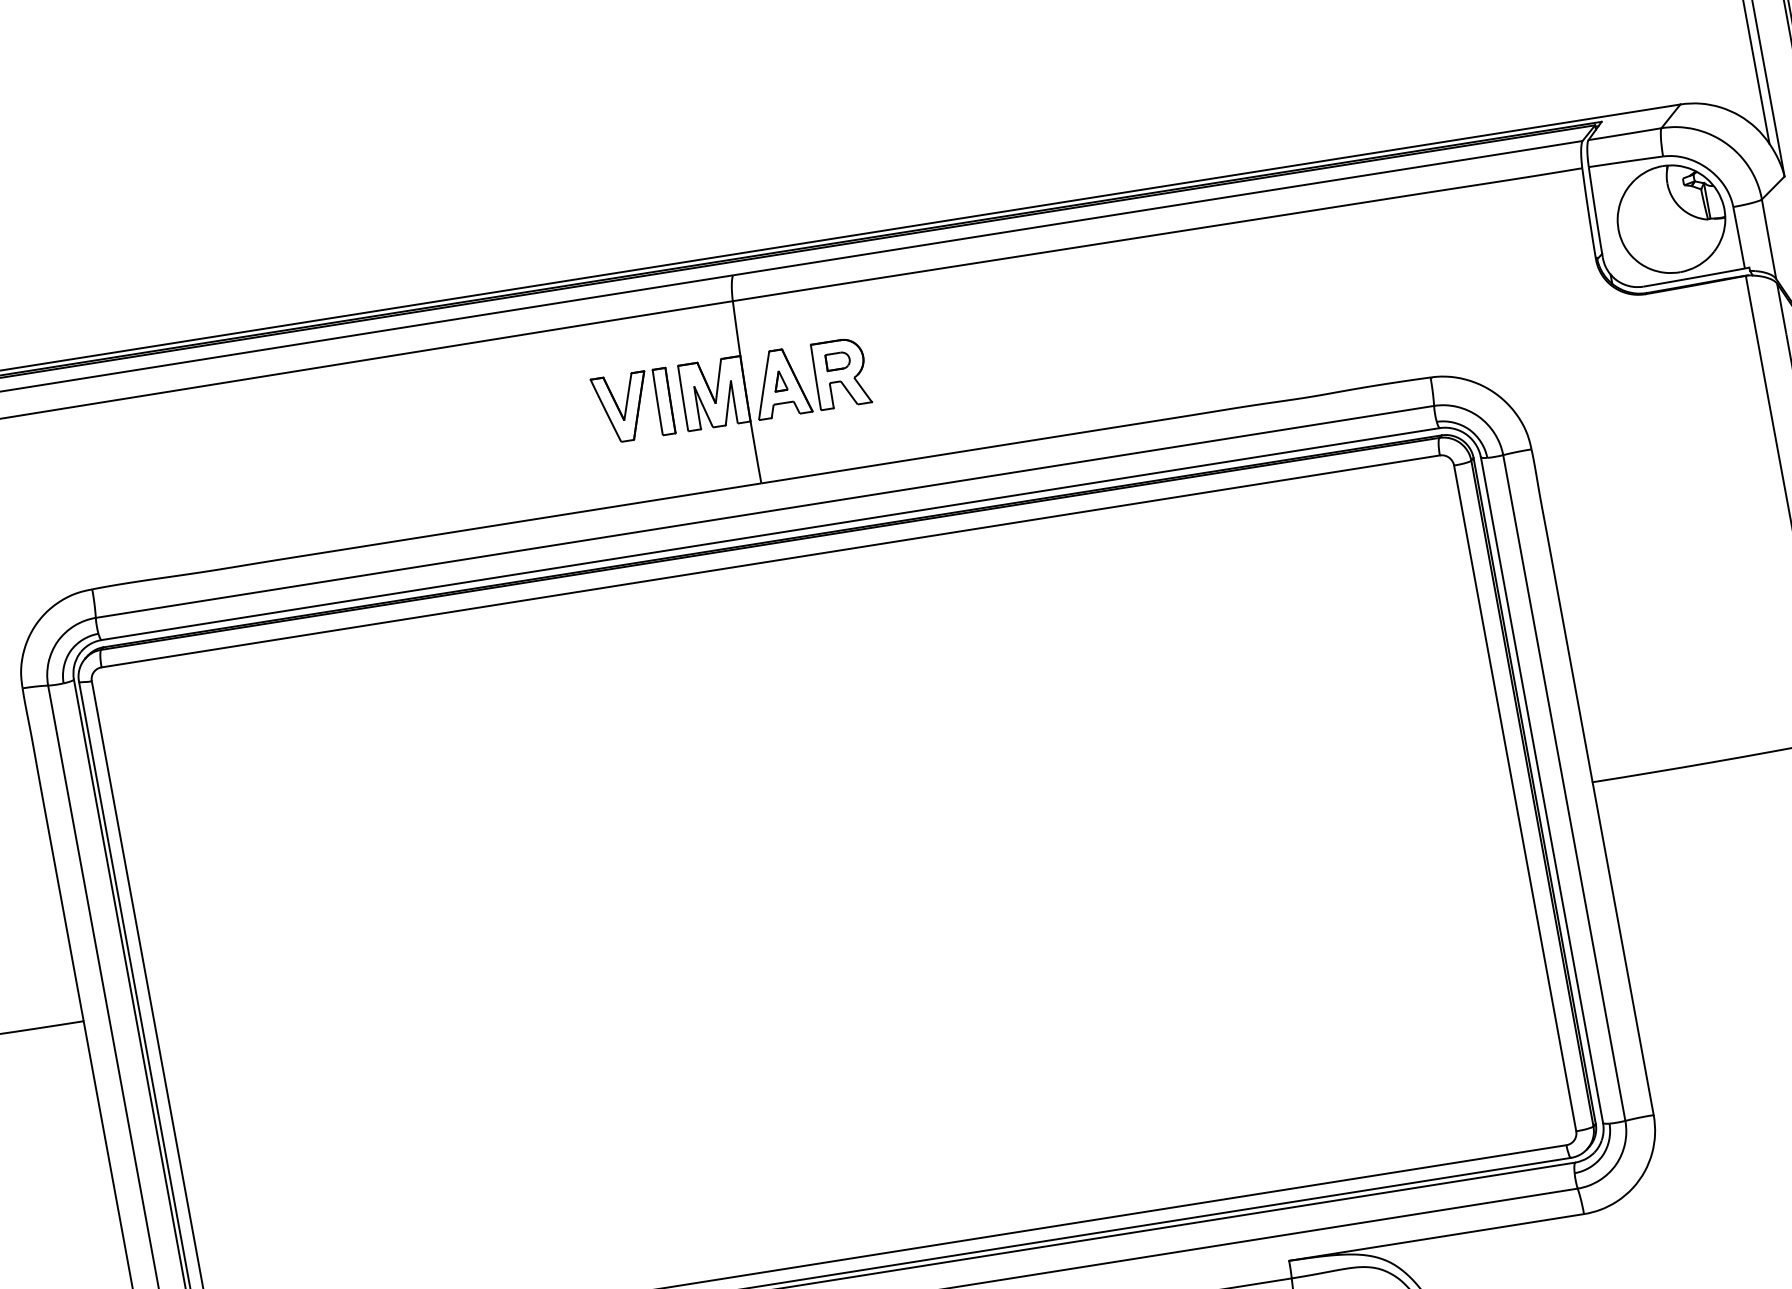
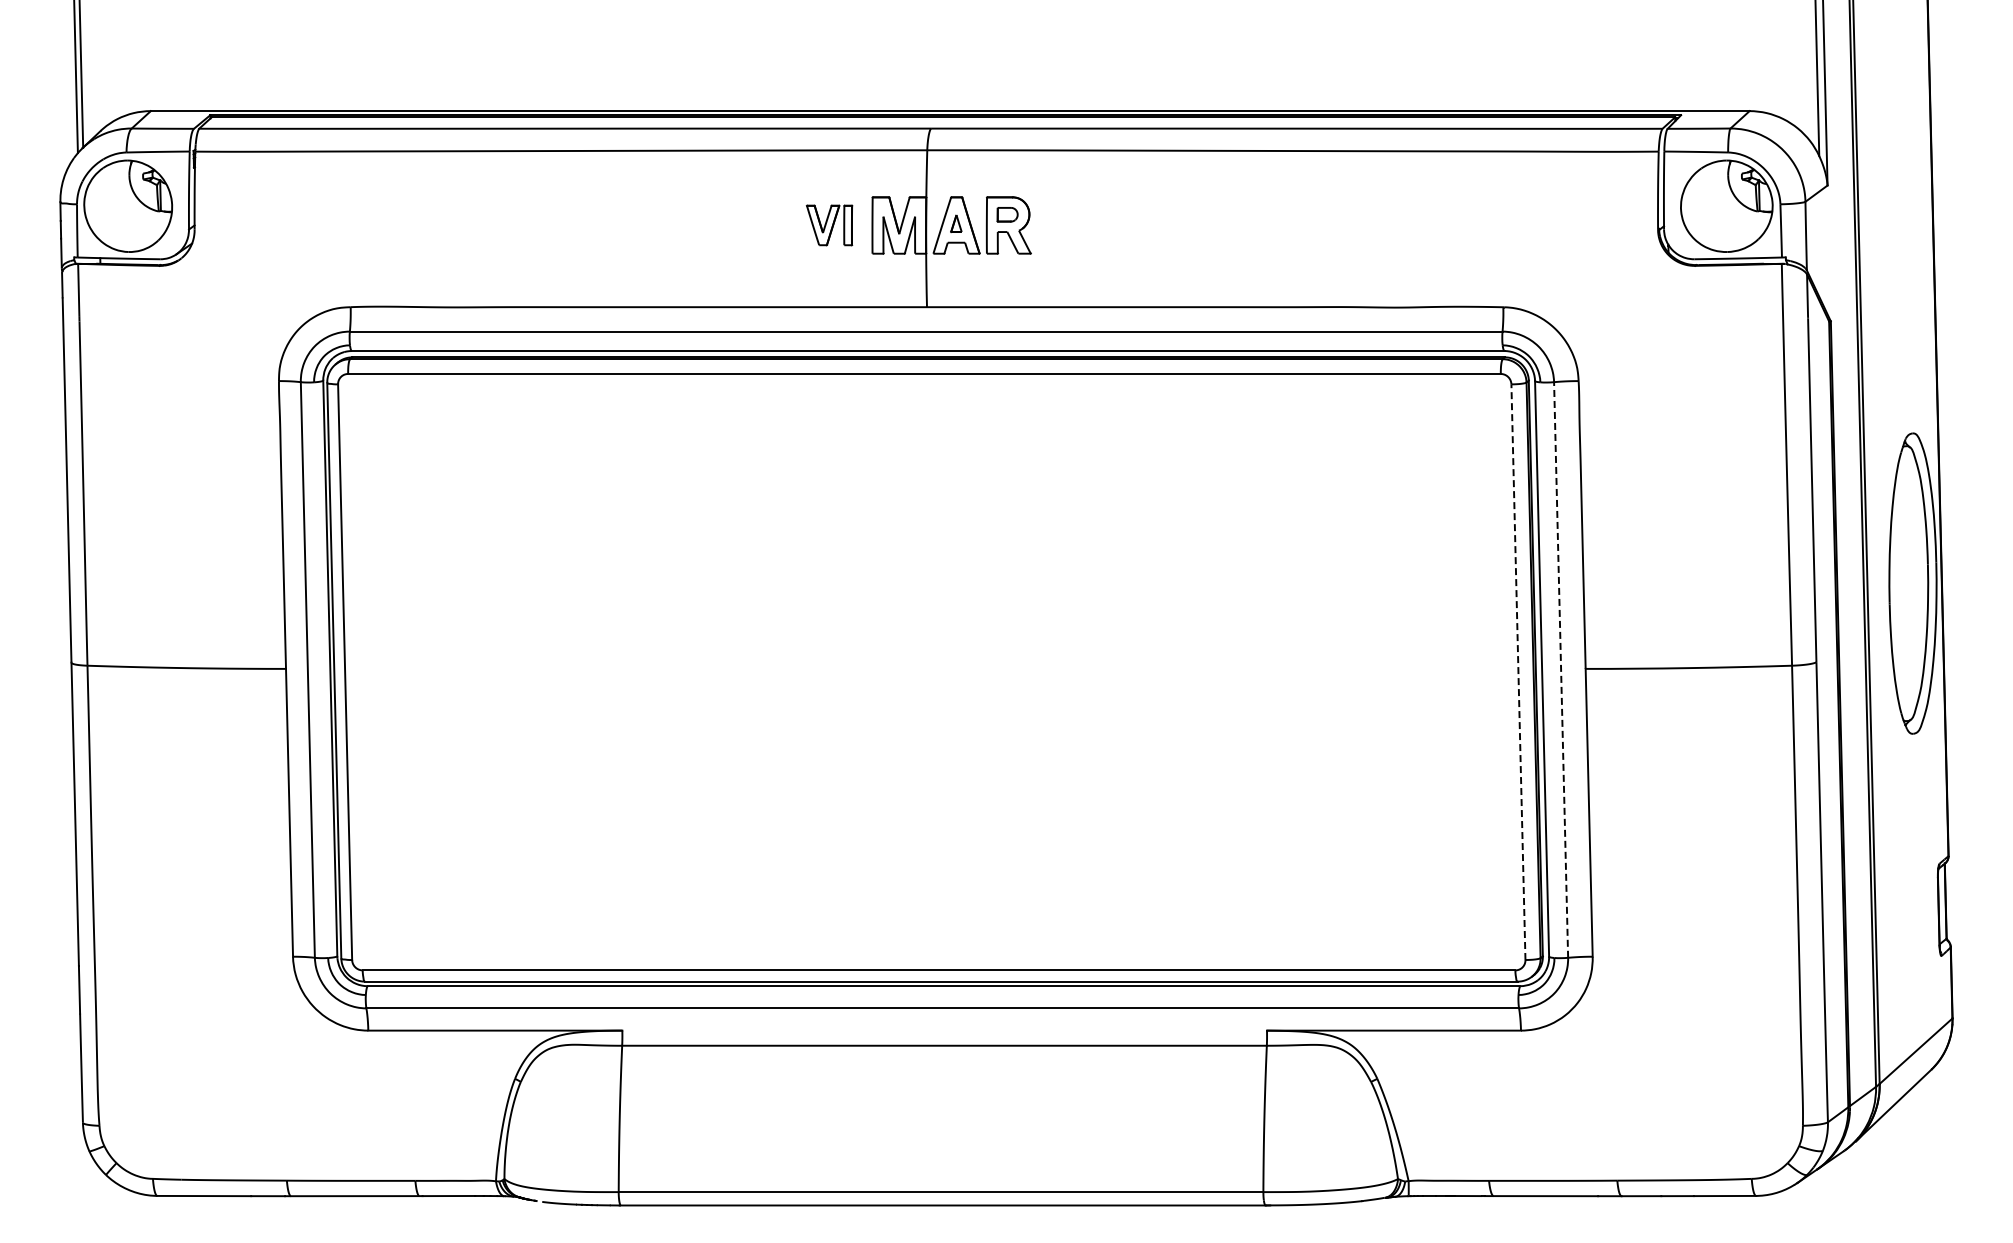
part: (633, 406) -> (829, 225), size x0.7
line: (1564, 788) -> (1561, 670), solid -> dashed
line: (1515, 798) -> (1518, 672), solid -> dashed

